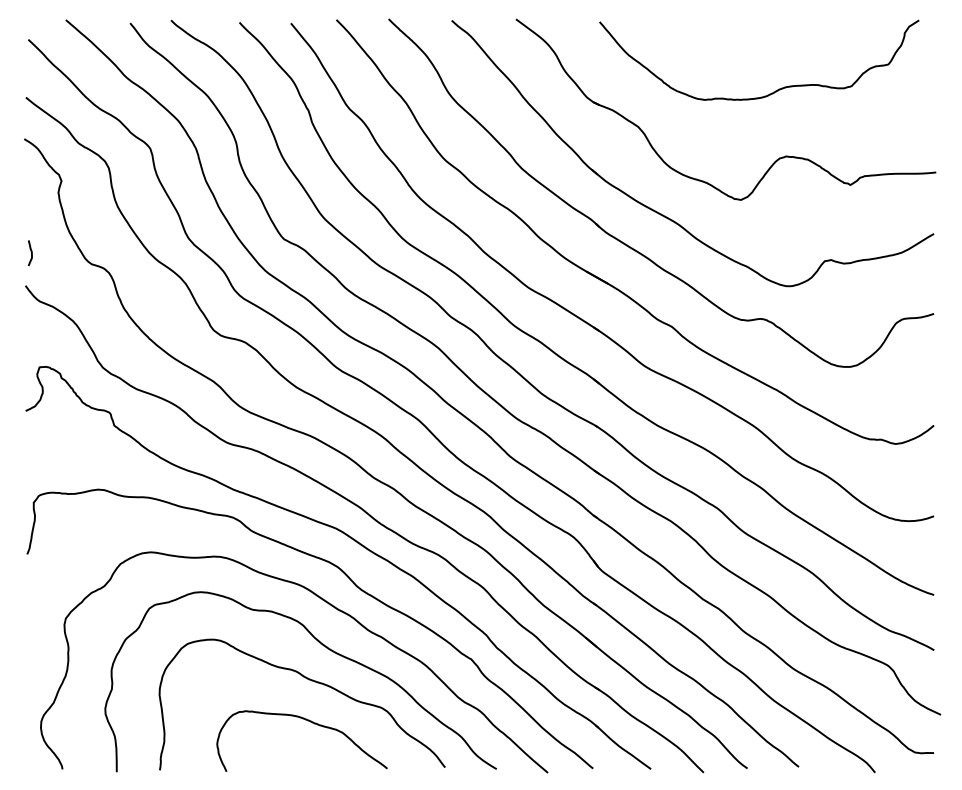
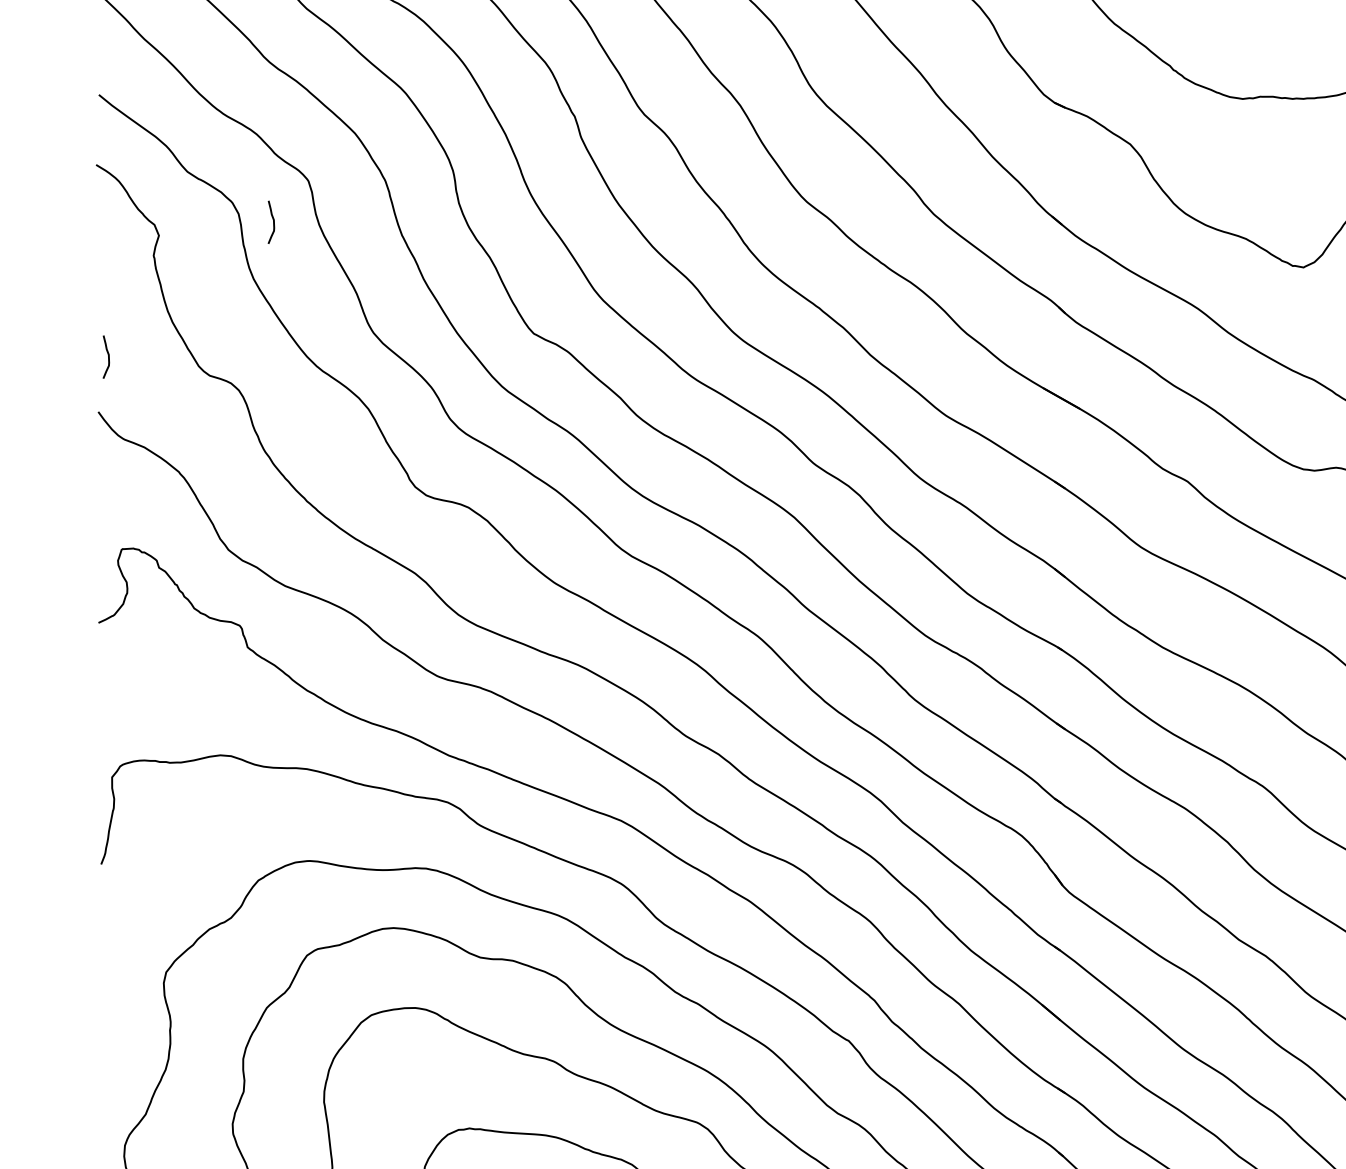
curve: (129, 173) -> (273, 222), added

